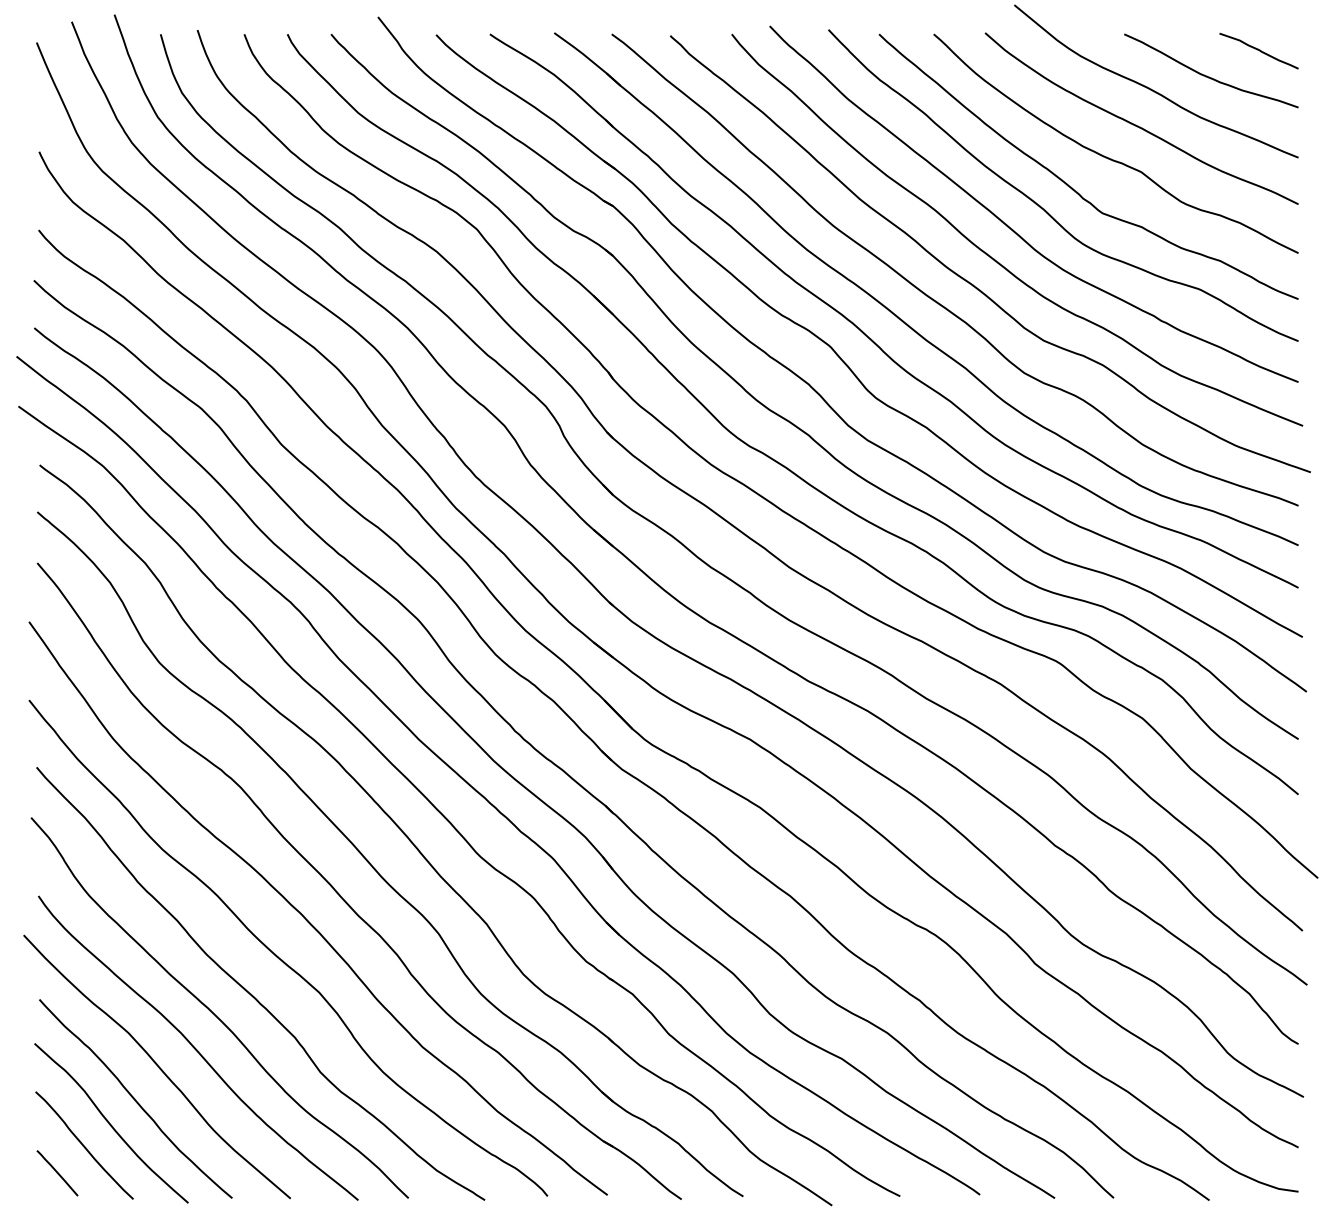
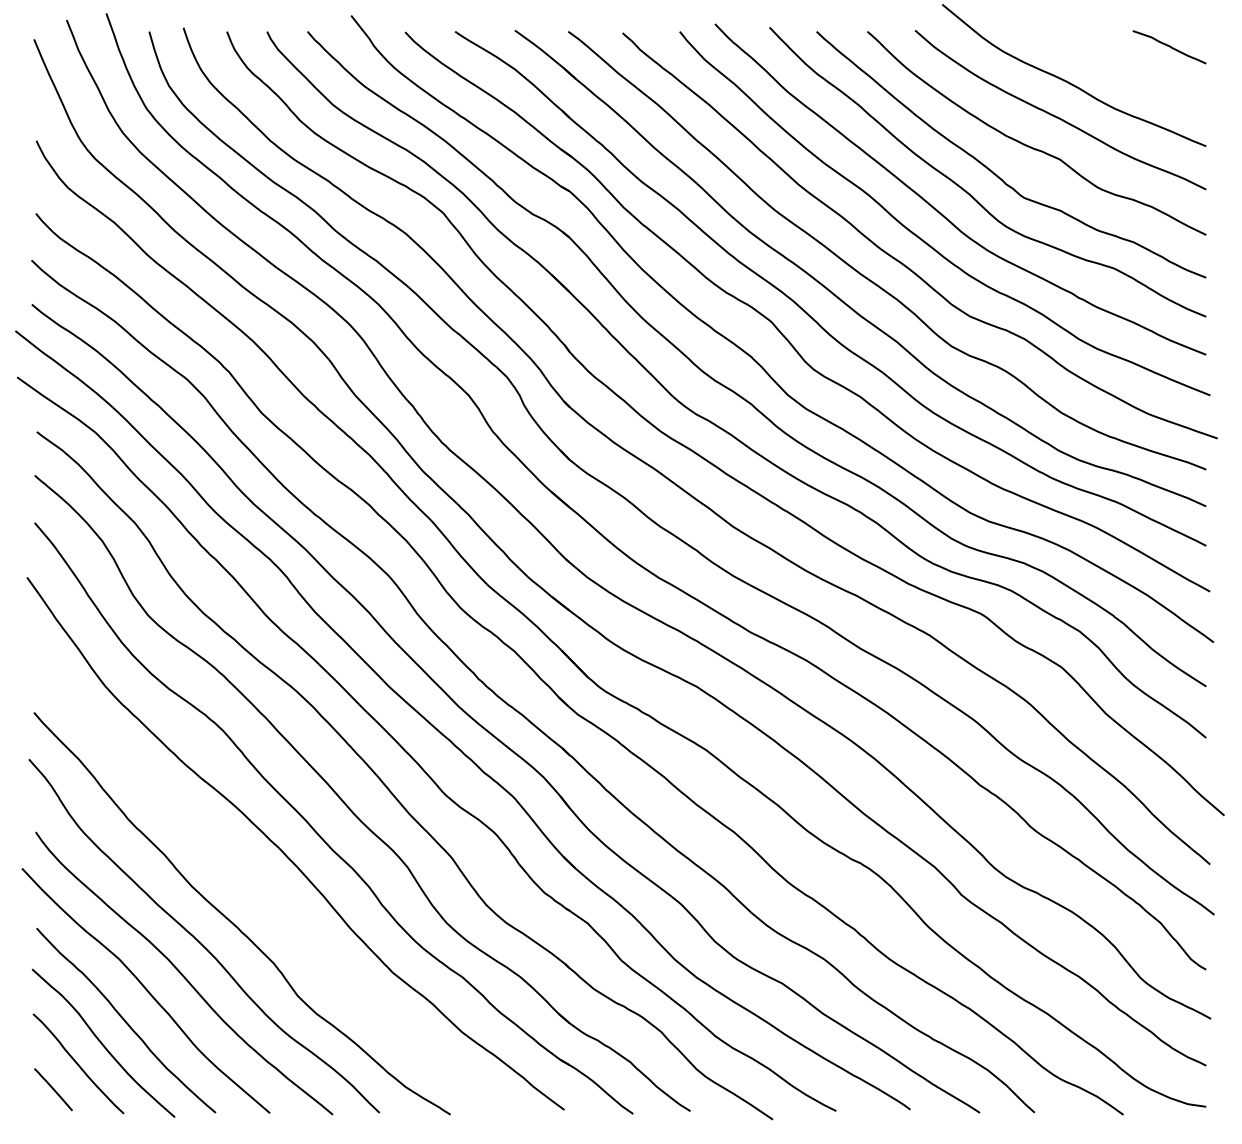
curve: (1209, 76) -> (1123, 70), removed
curve: (282, 959) -> (262, 891), removed

